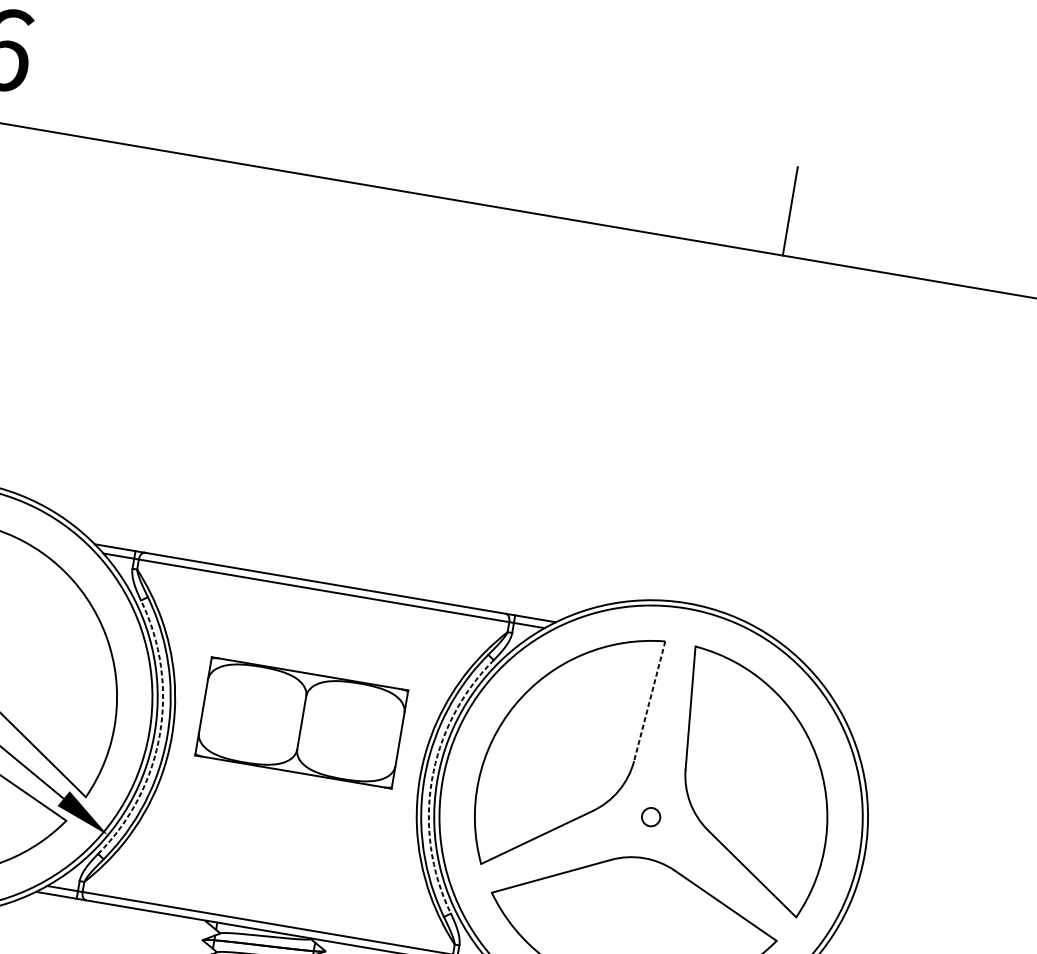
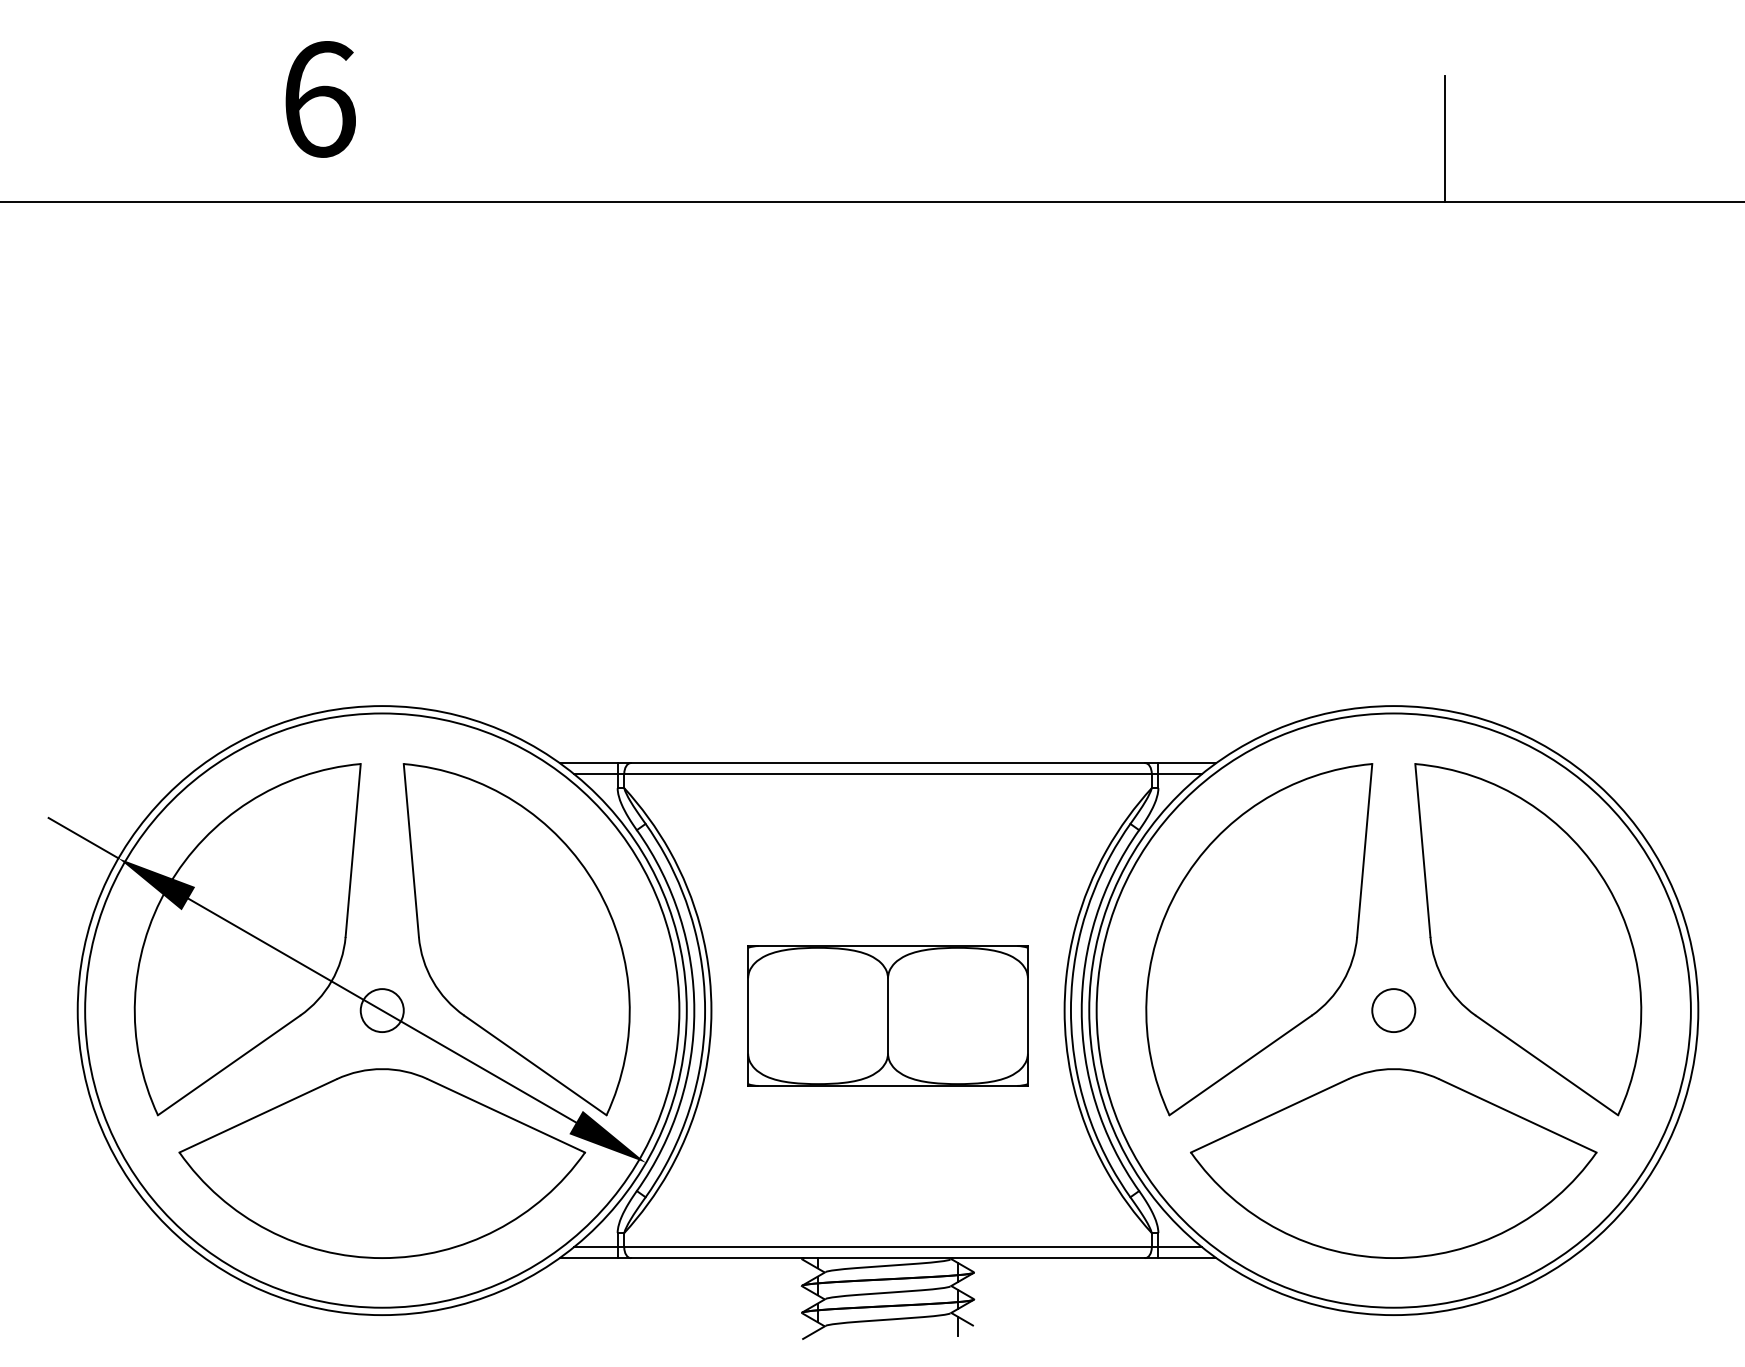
line: (649, 701) -> (1364, 850), dashed -> solid
part: (301, 722) -> (887, 1015), moved
arc: (160, 734) -> (694, 1010), dashed -> solid
arc: (431, 779) -> (1081, 1010), dashed -> solid
circle: (650, 817) -> (1393, 1010), size x1.67

